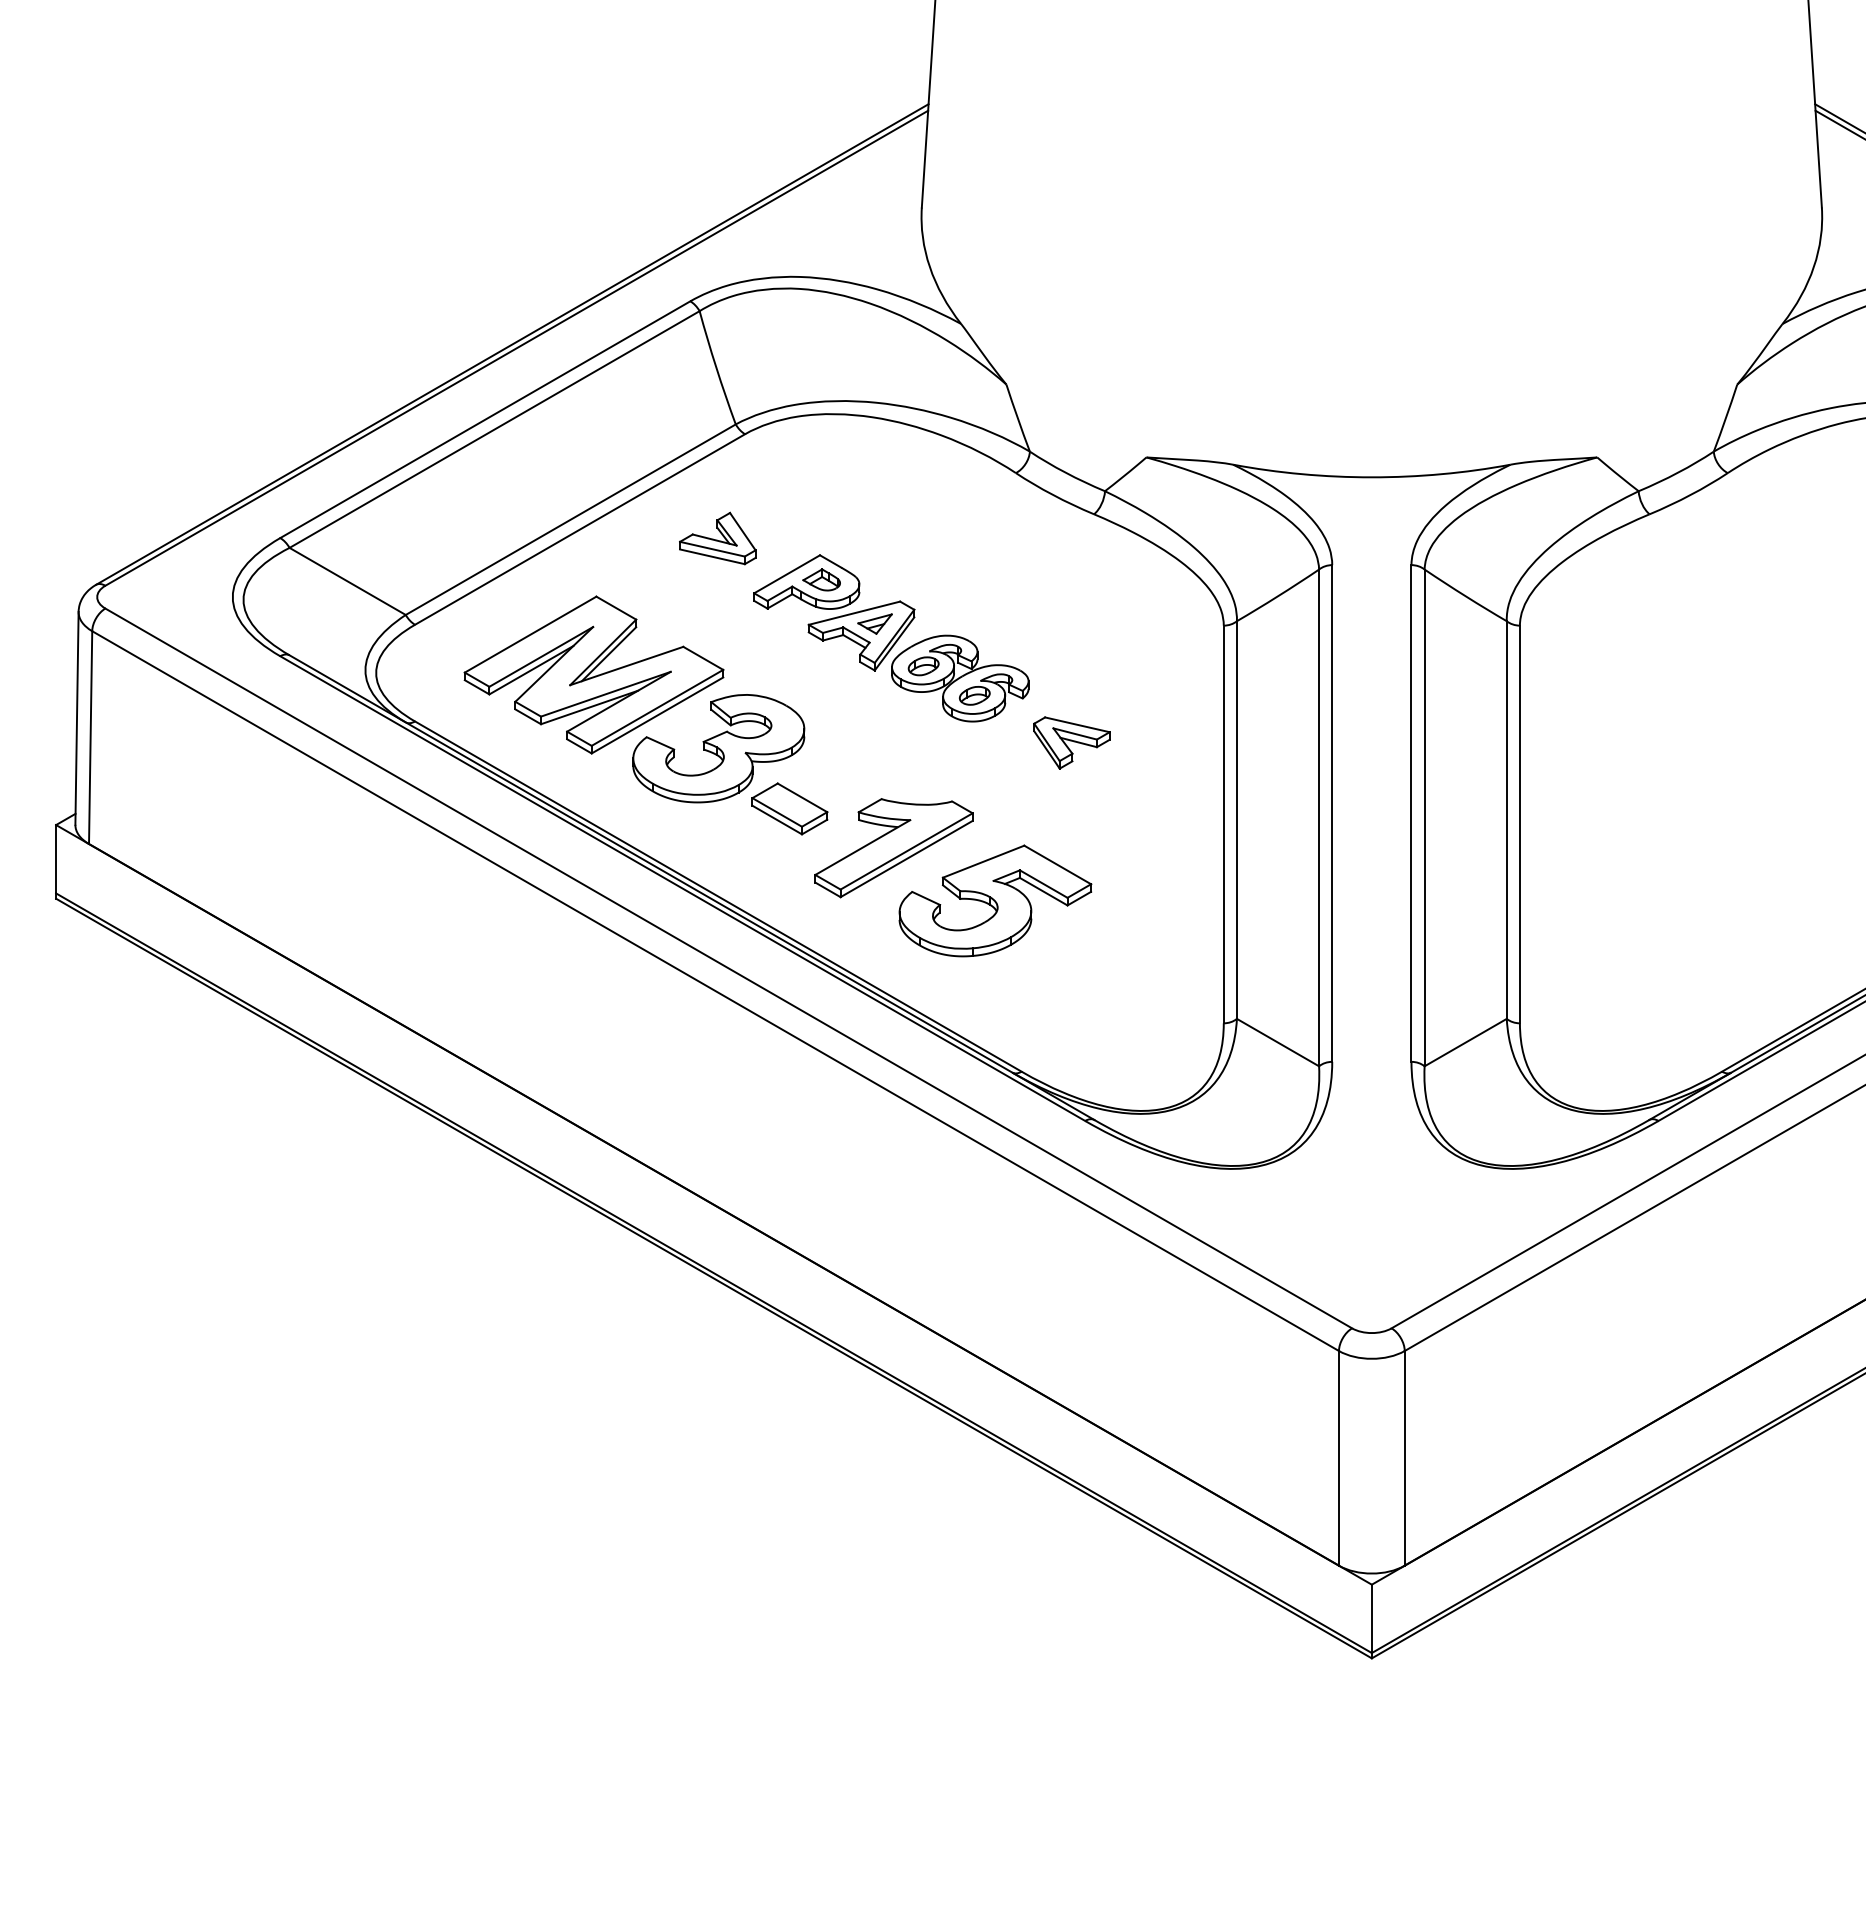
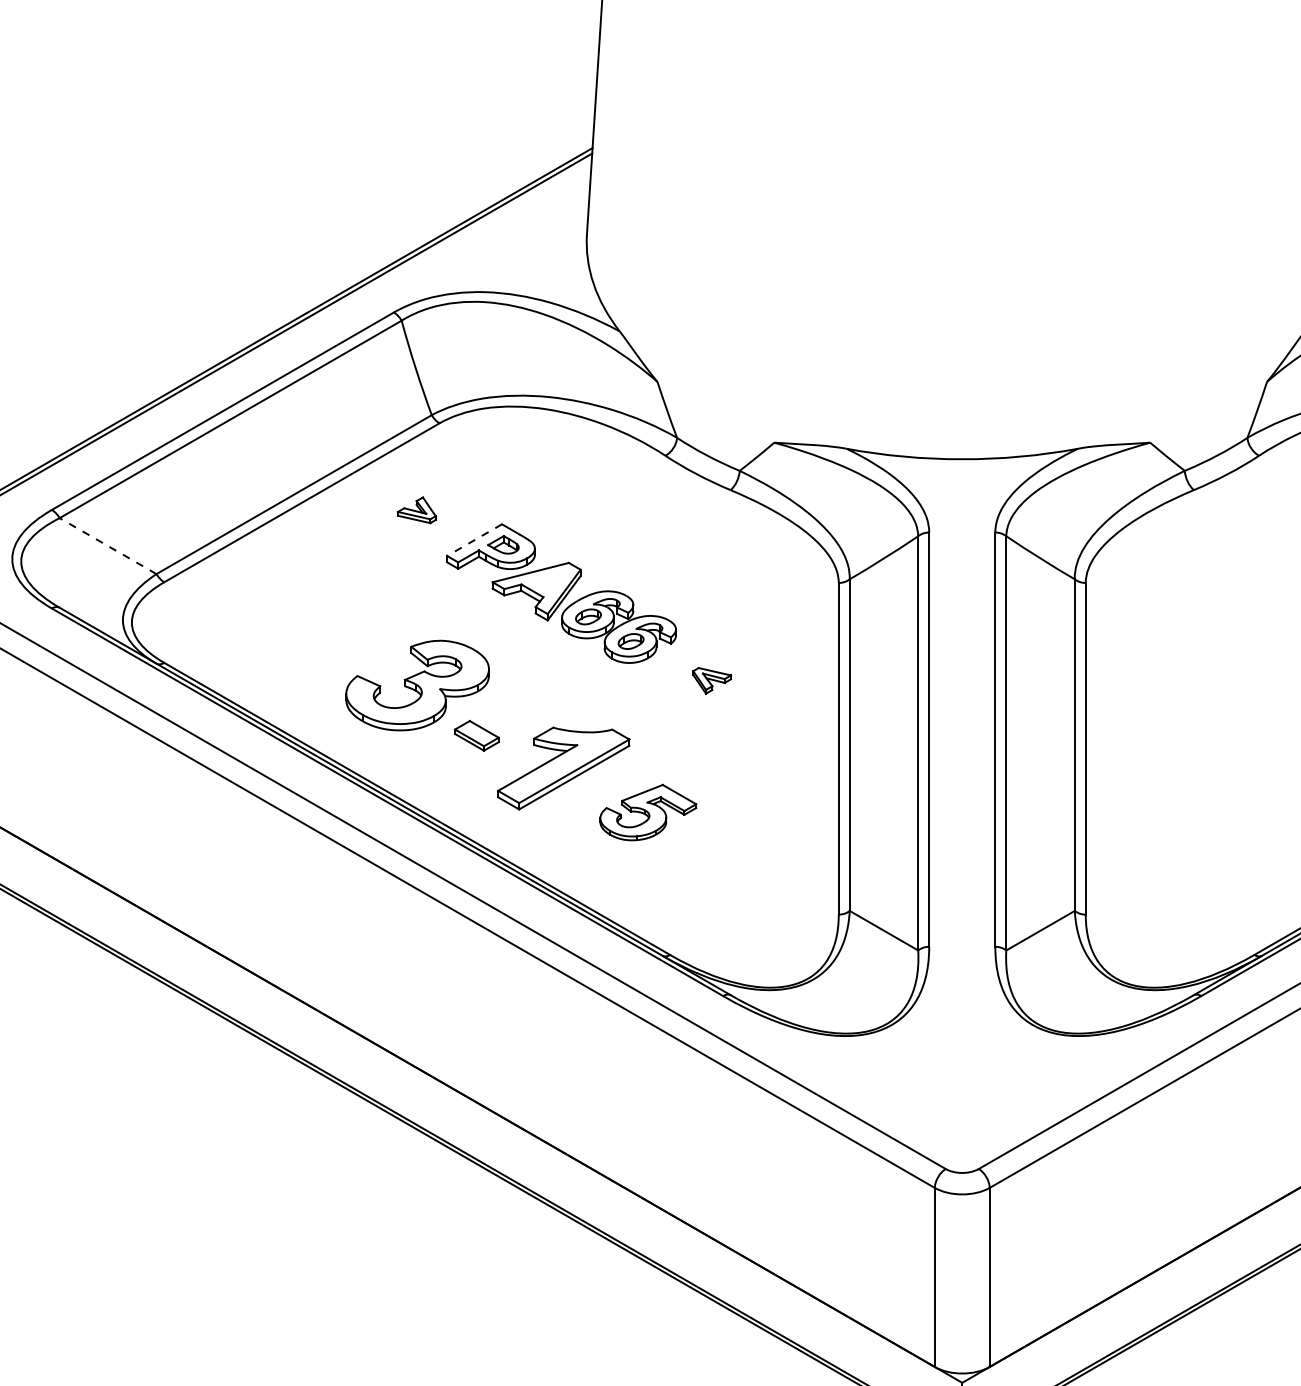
part: (717, 538) -> (416, 510), size x0.6
line: (787, 574) -> (474, 540), solid -> dashed
line: (347, 581) -> (107, 546), solid -> dashed
part: (874, 623) -> (547, 581), removed
part: (593, 674) -> (313, 623), removed
part: (1071, 742) -> (711, 680), size x0.6
part: (789, 808) -> (476, 735), size x0.7
part: (995, 900) -> (648, 812), size x0.6

